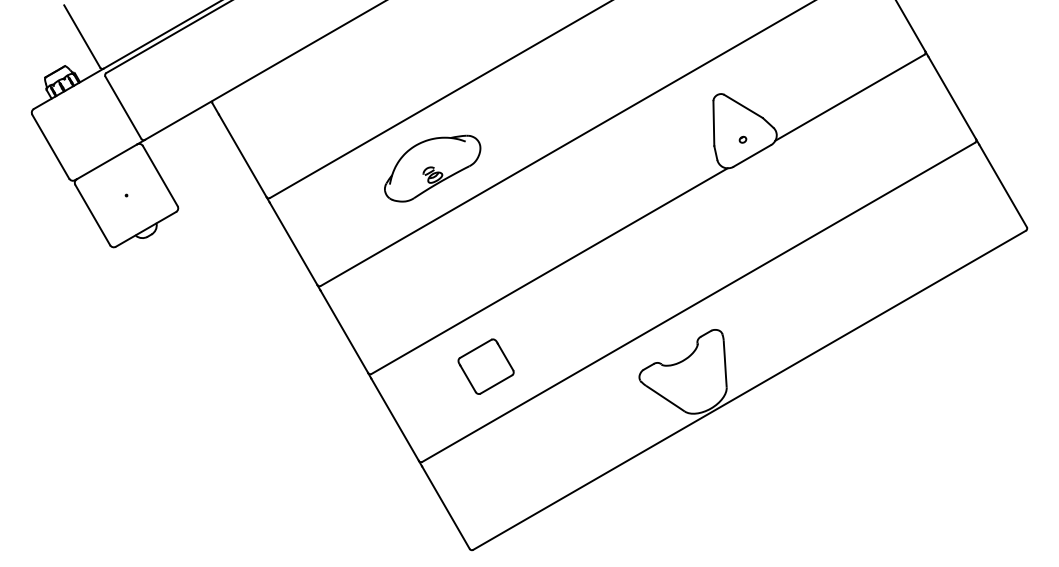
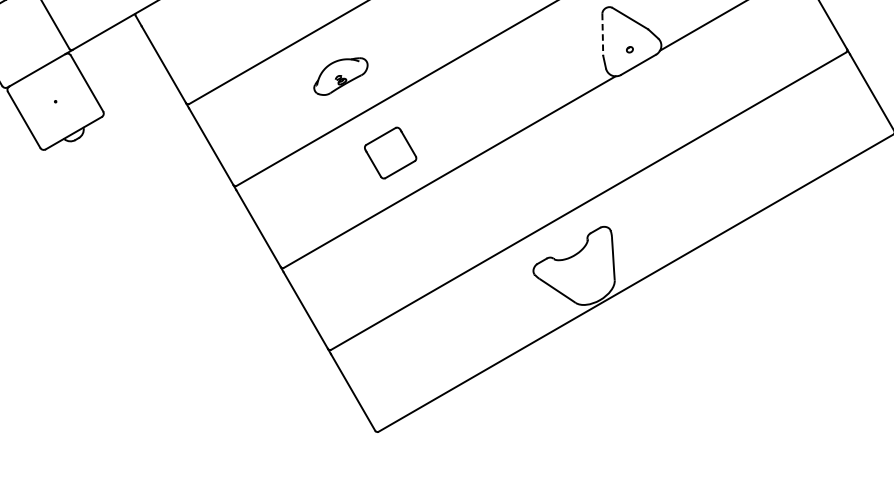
line: (713, 123) -> (602, 34), solid -> dashed
part: (432, 168) -> (340, 76), size x0.6
part: (485, 366) -> (390, 152), moved

